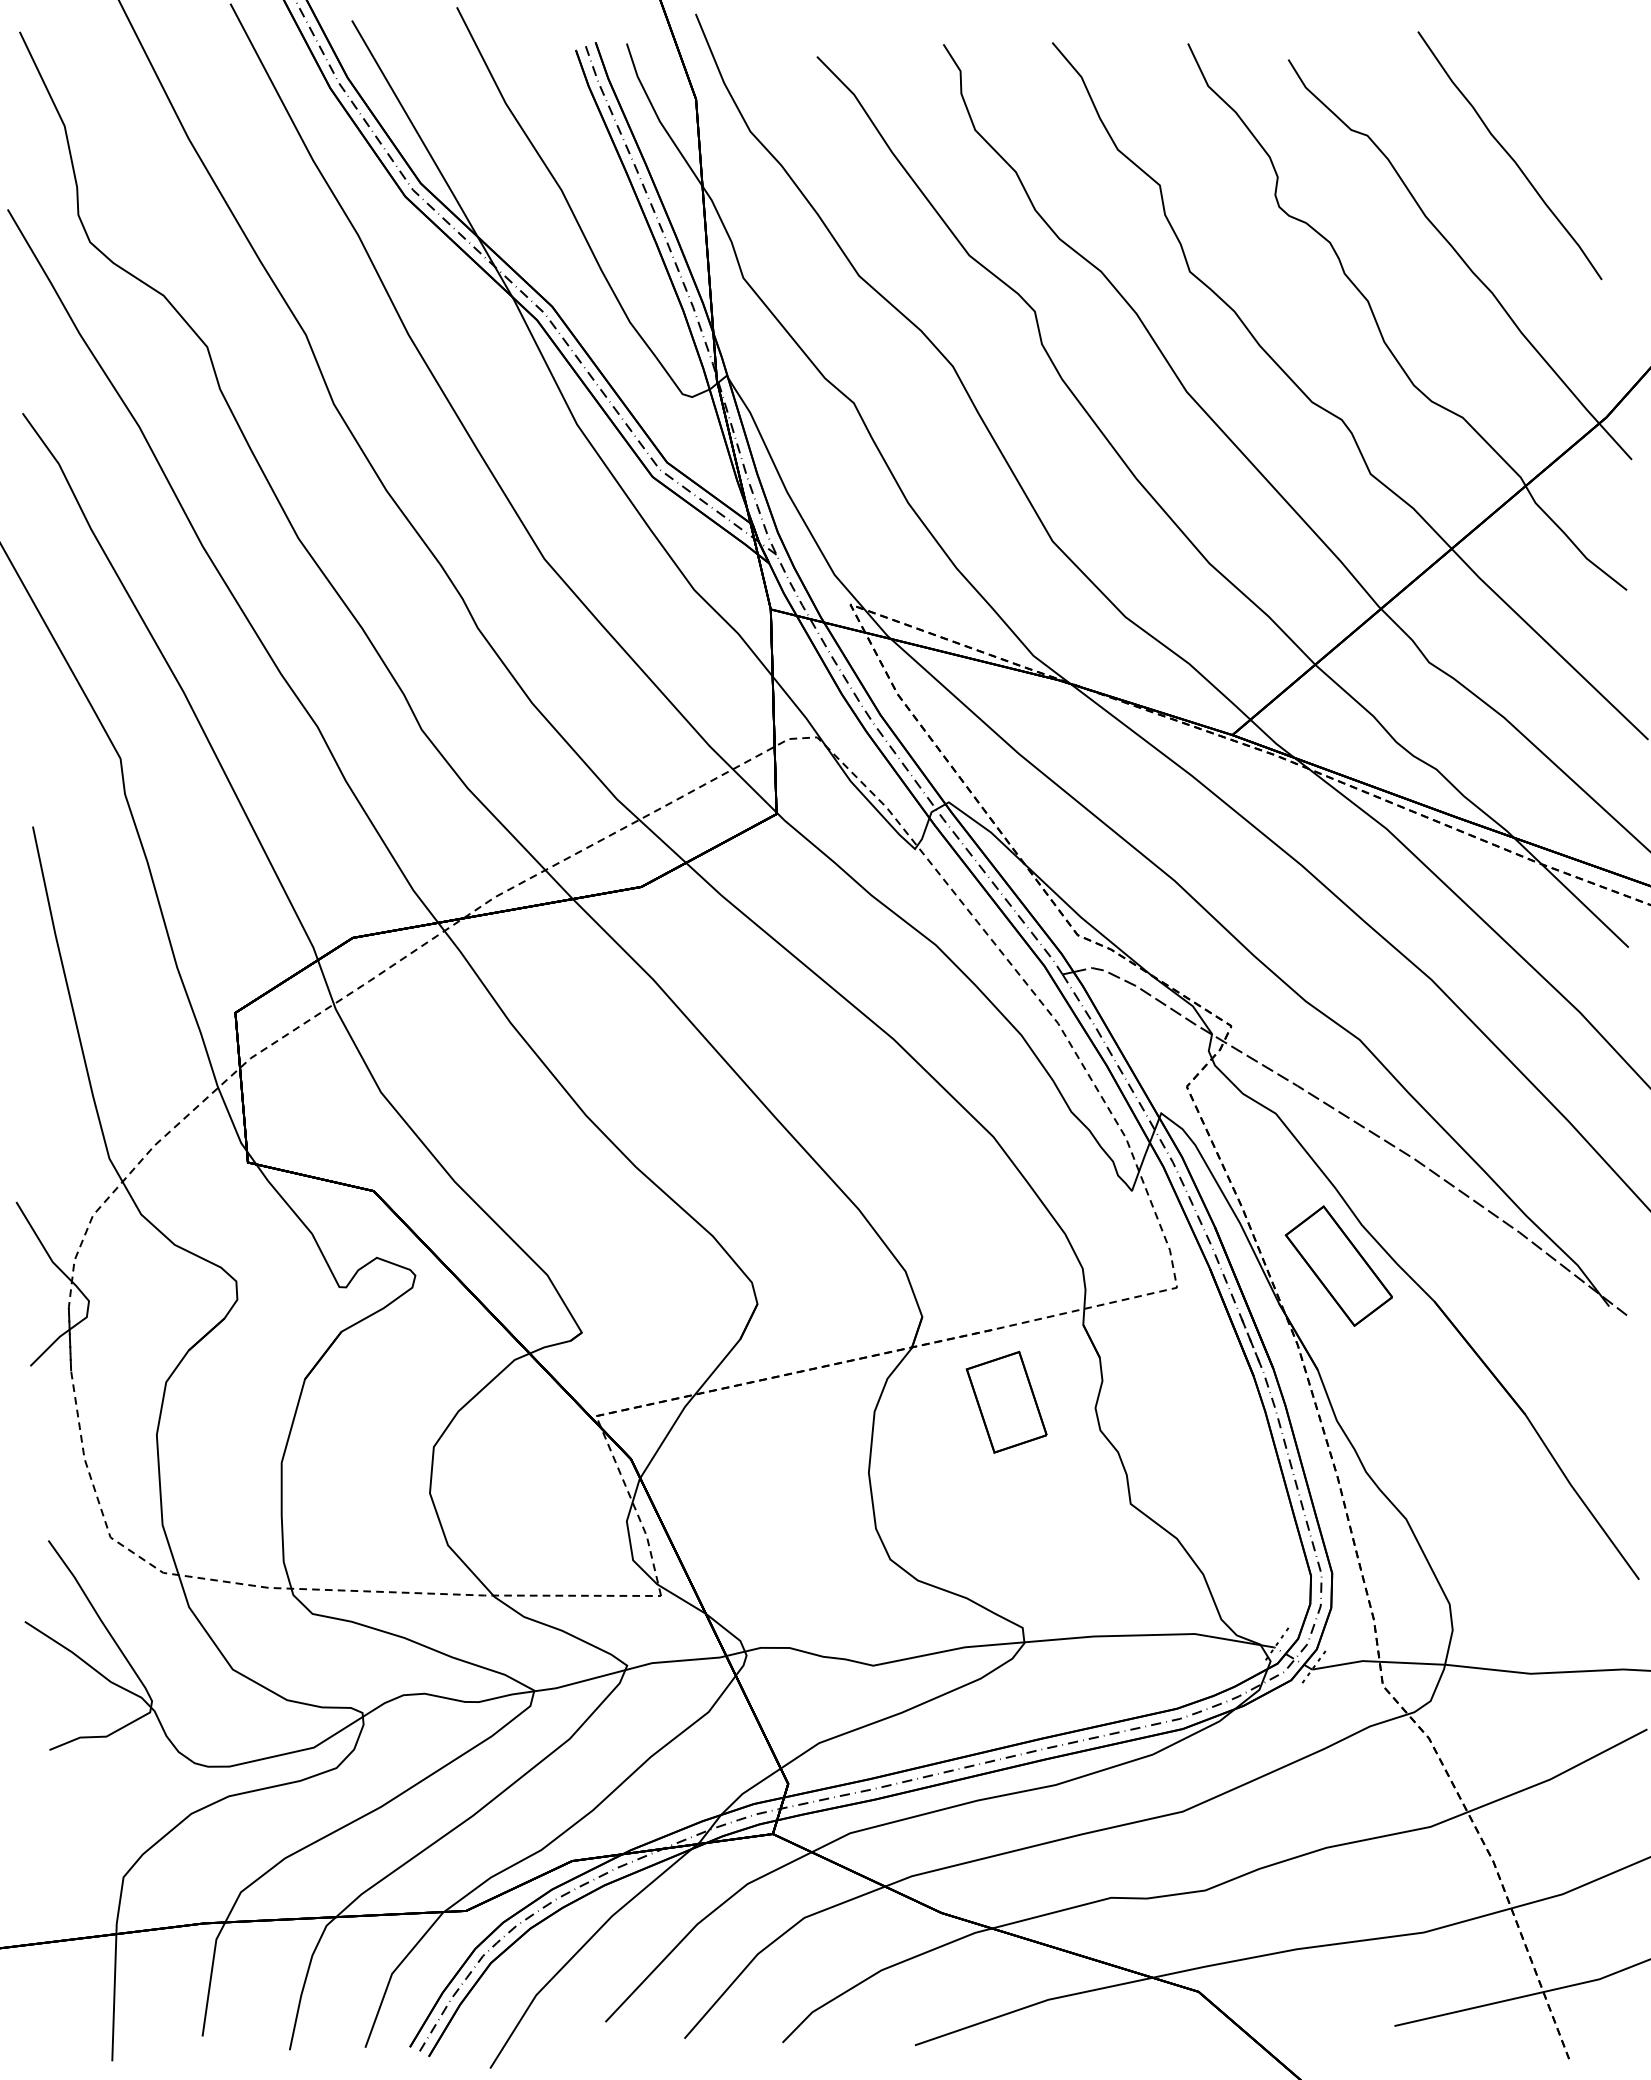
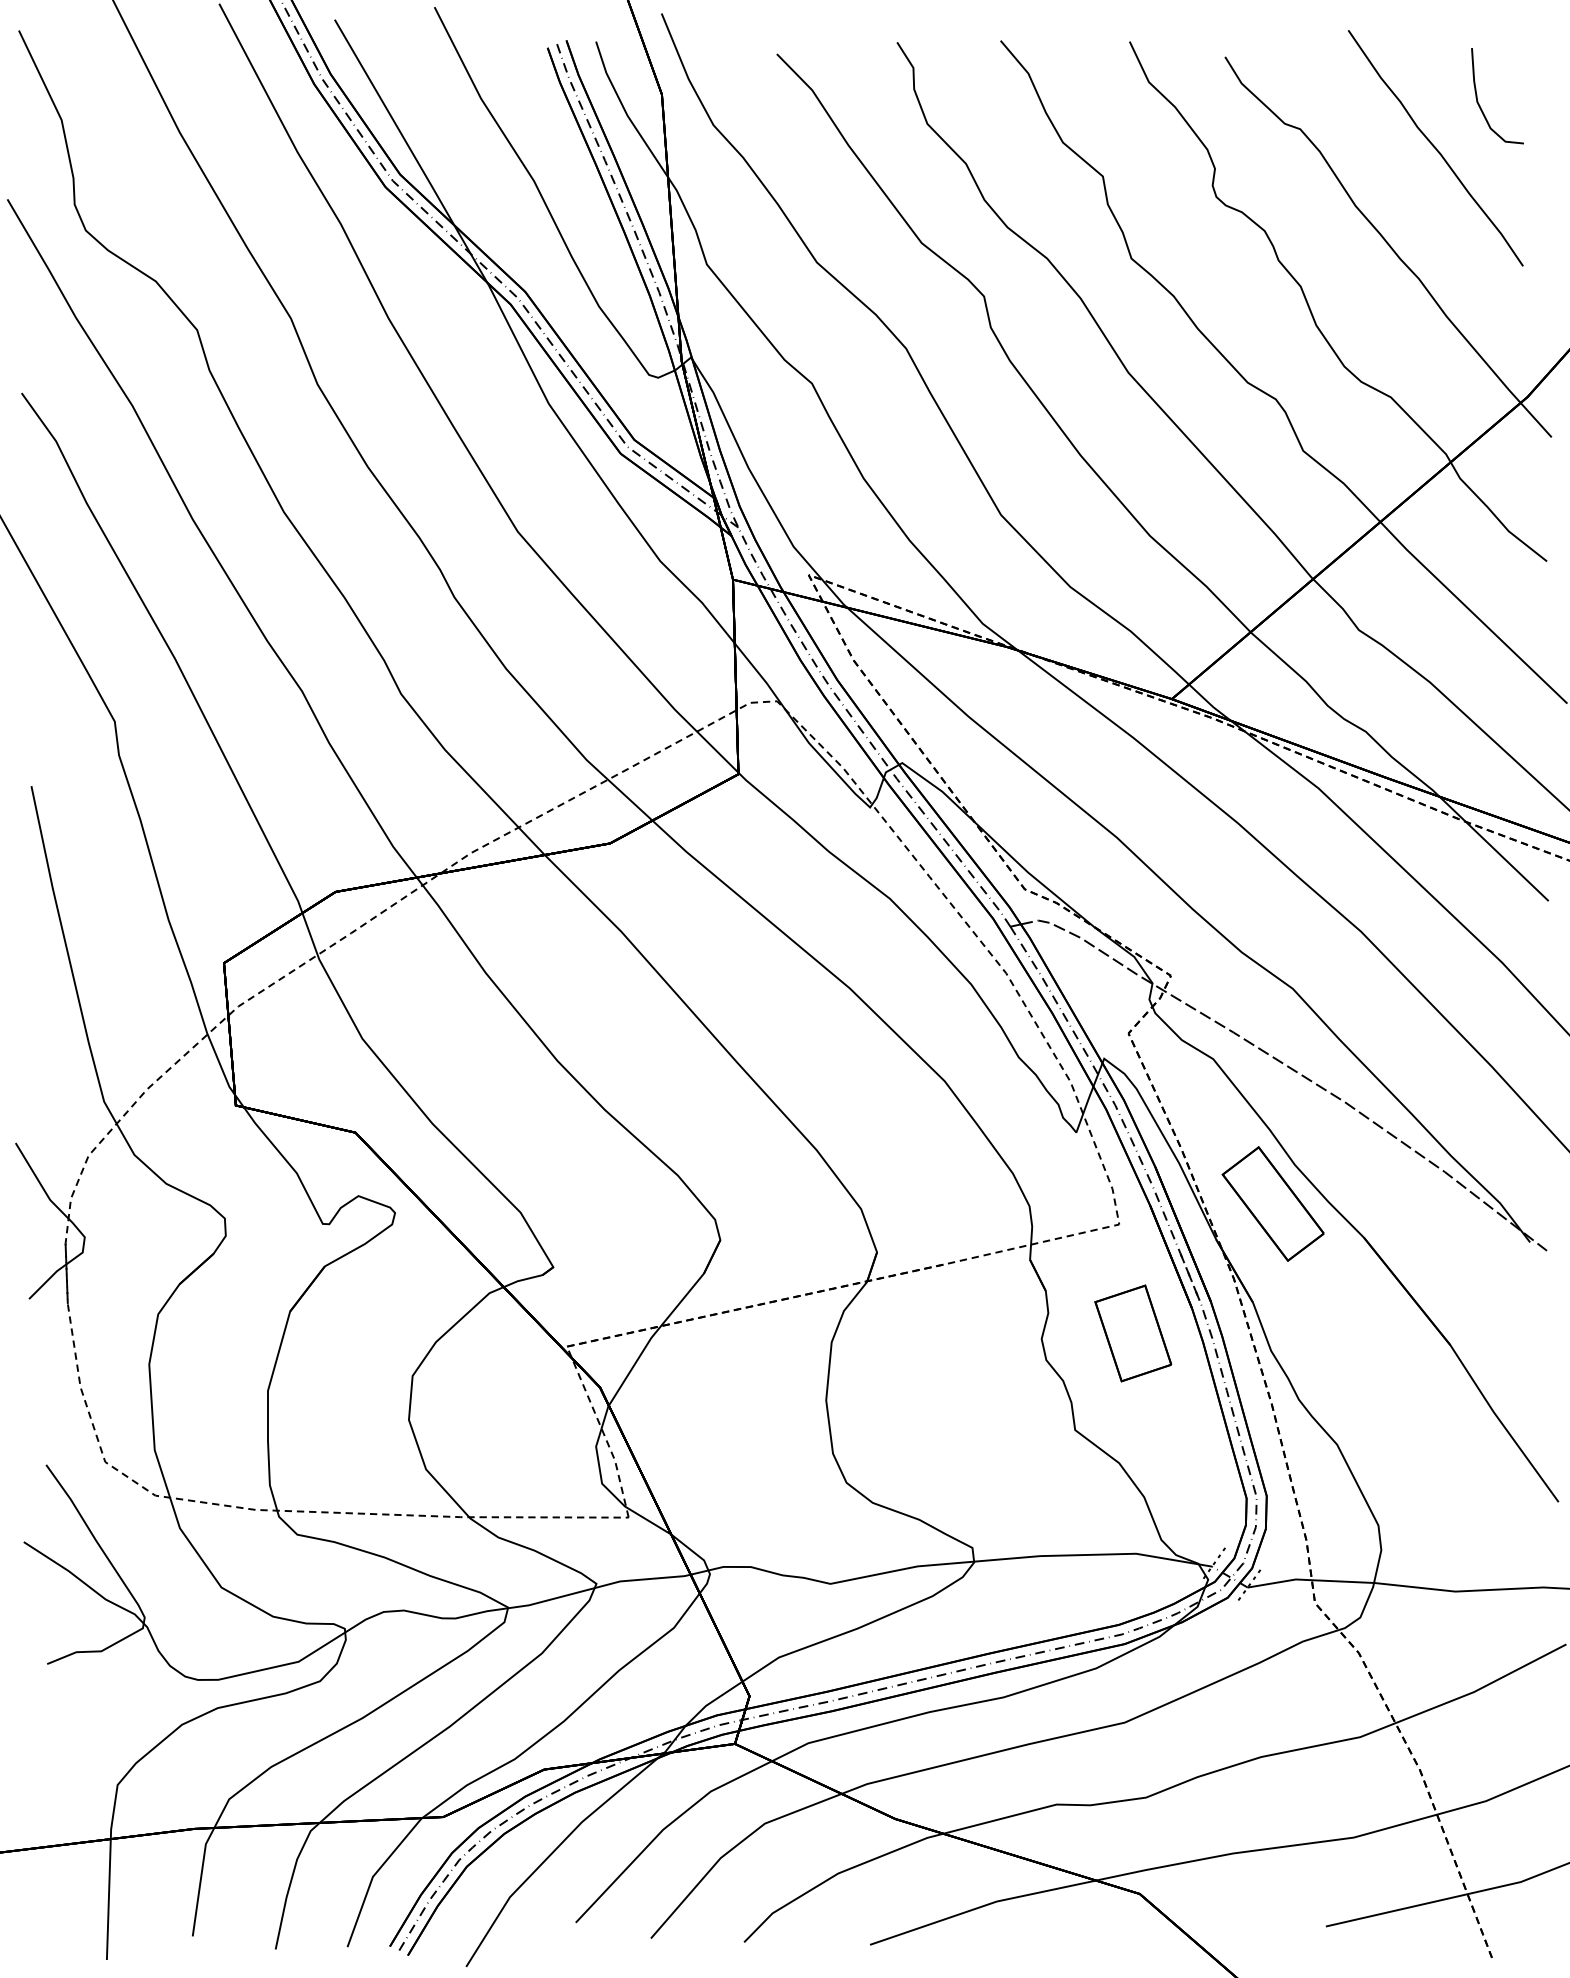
curve: (1557, 110) -> (1480, 105), added
part: (1006, 1402) -> (1133, 1333), moved

